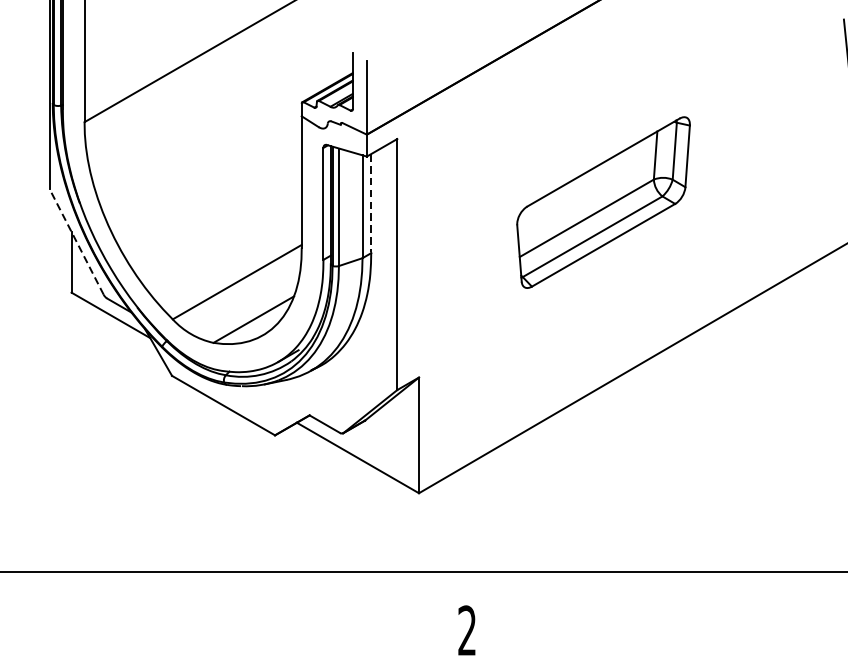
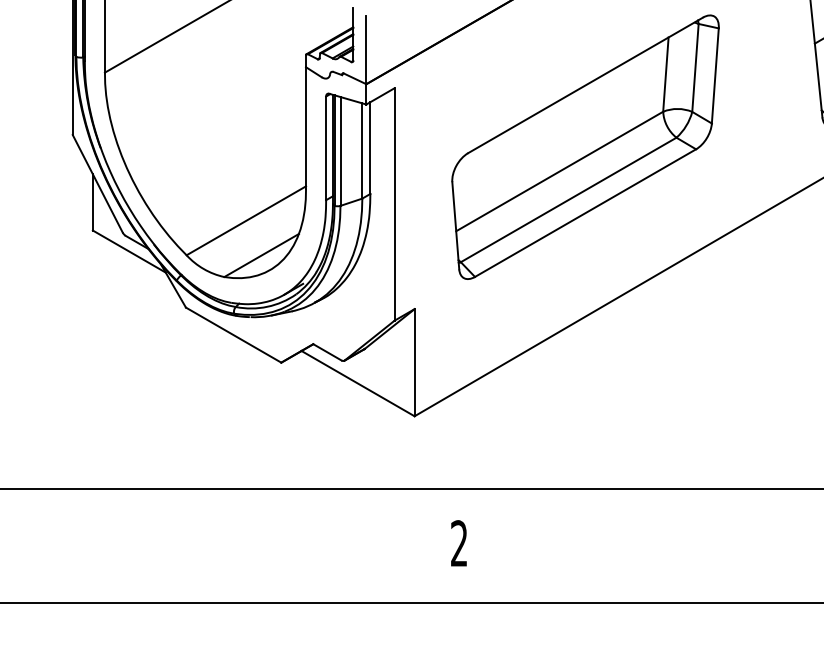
part: (603, 201) -> (585, 146), size x1.67
line: (371, 204) -> (370, 148), dashed -> solid
line: (76, 241) -> (97, 183), dashed -> solid

